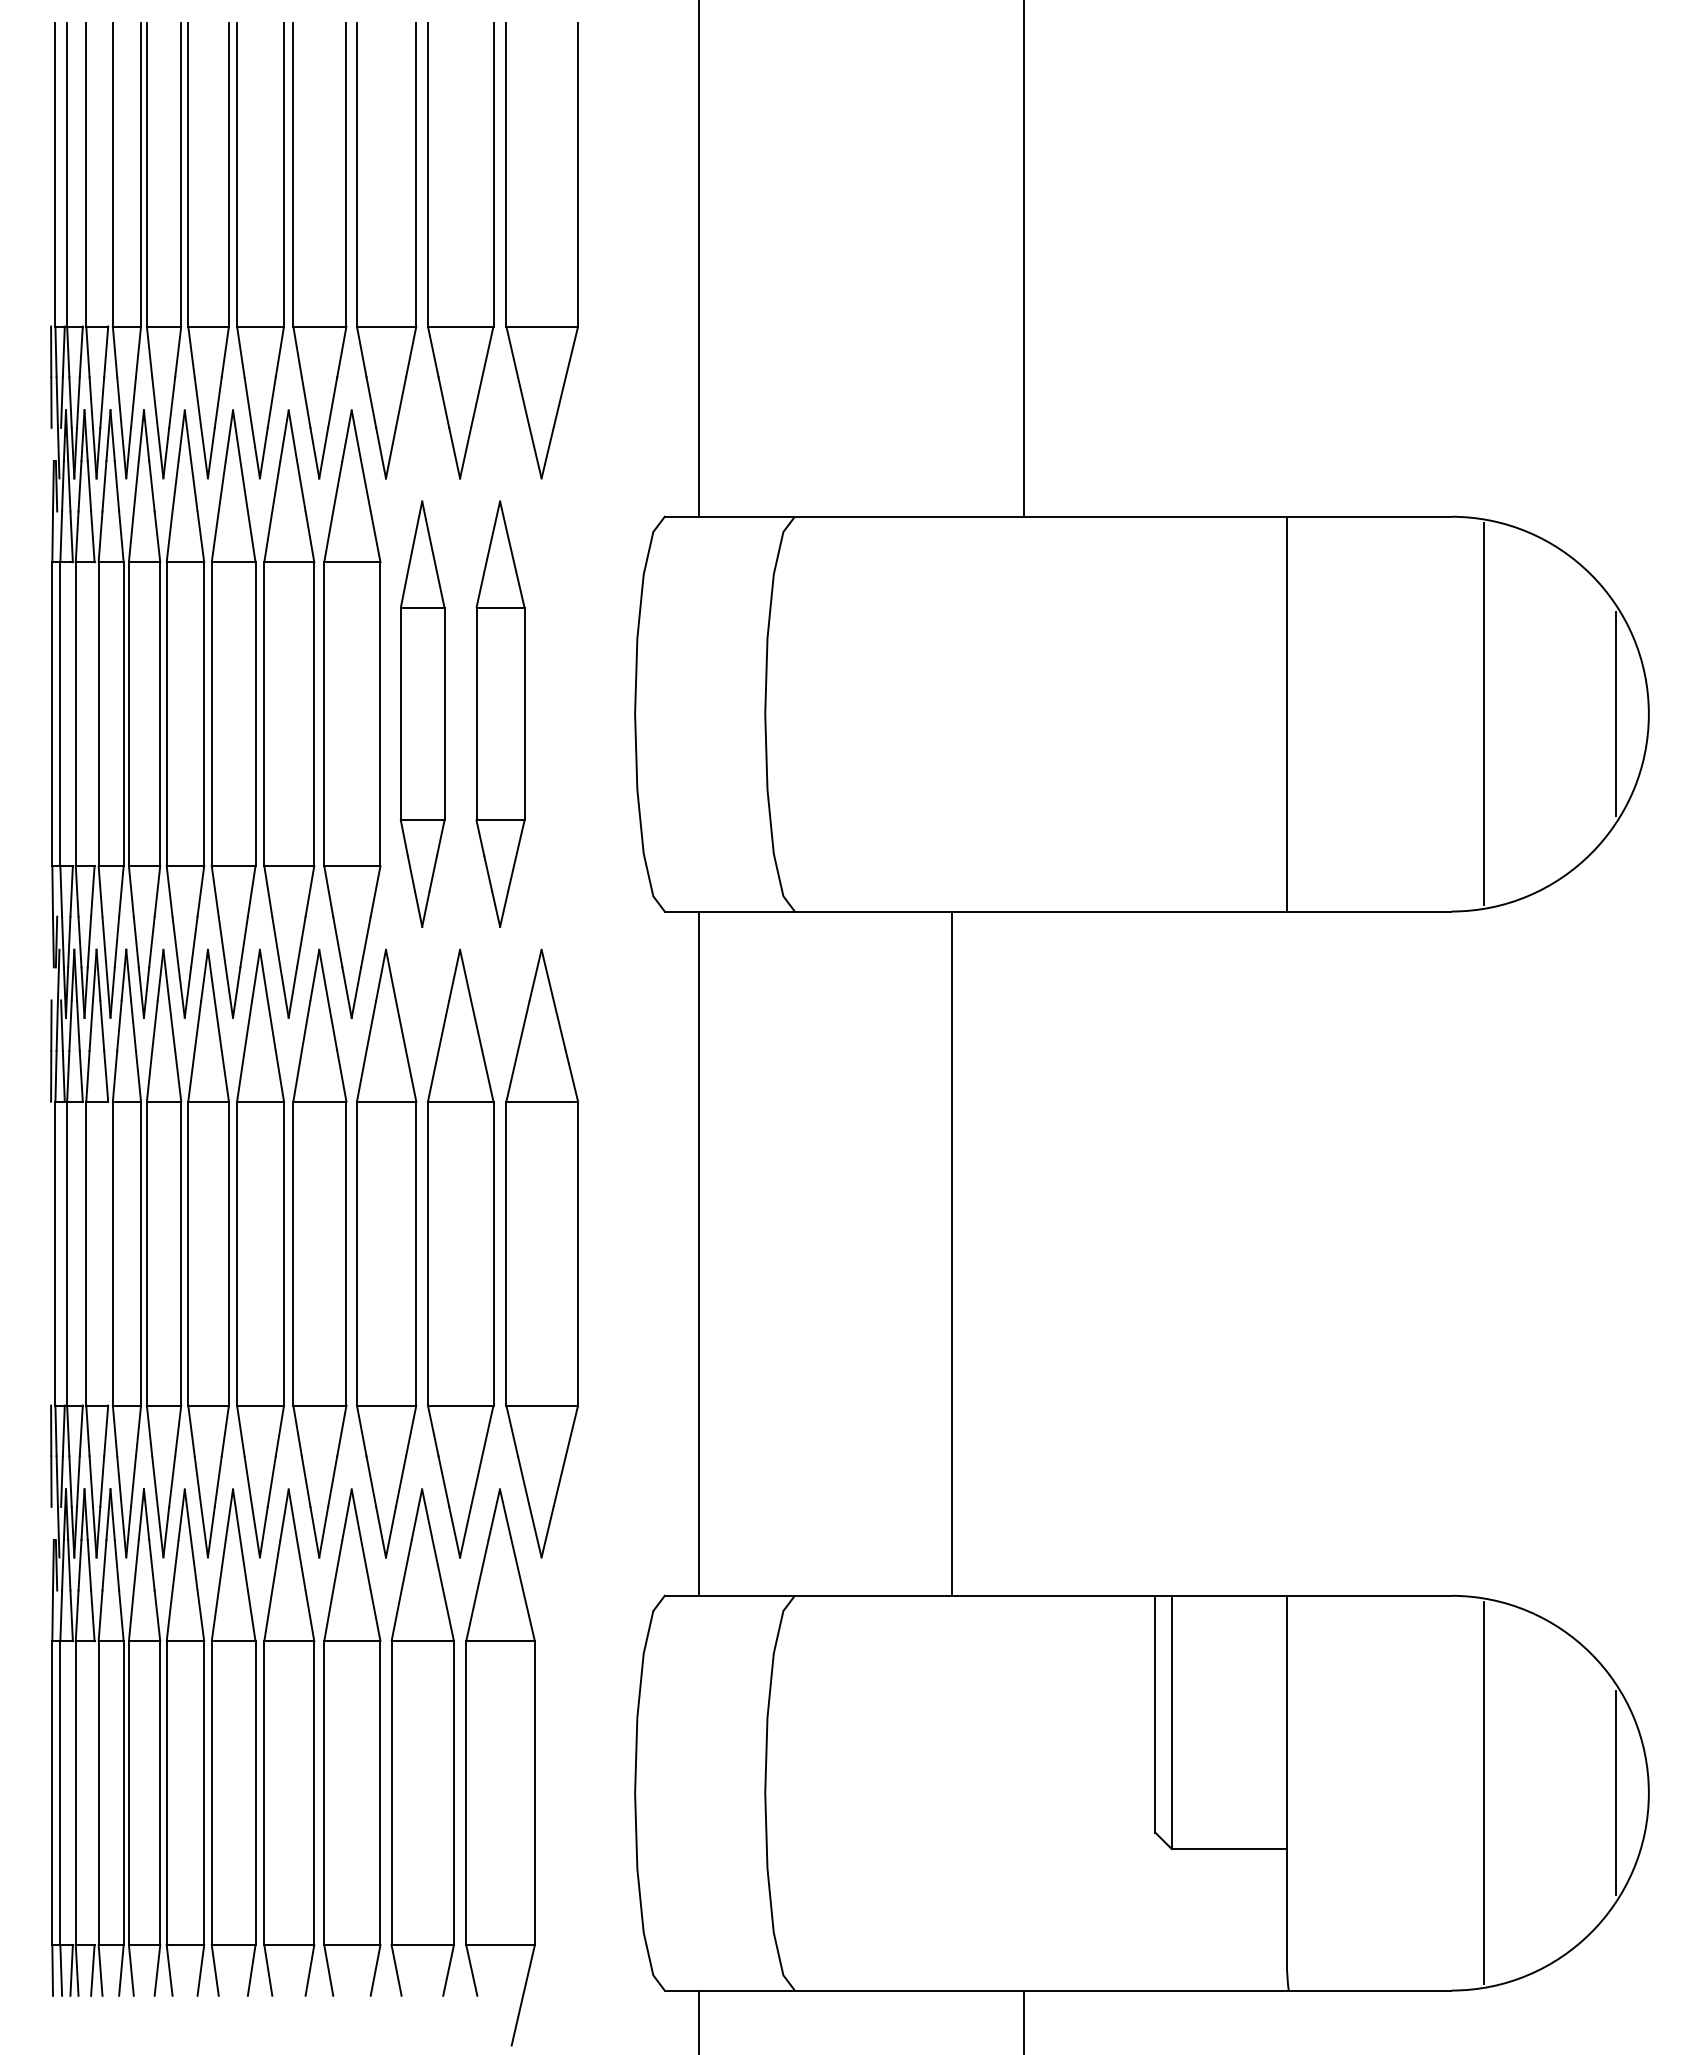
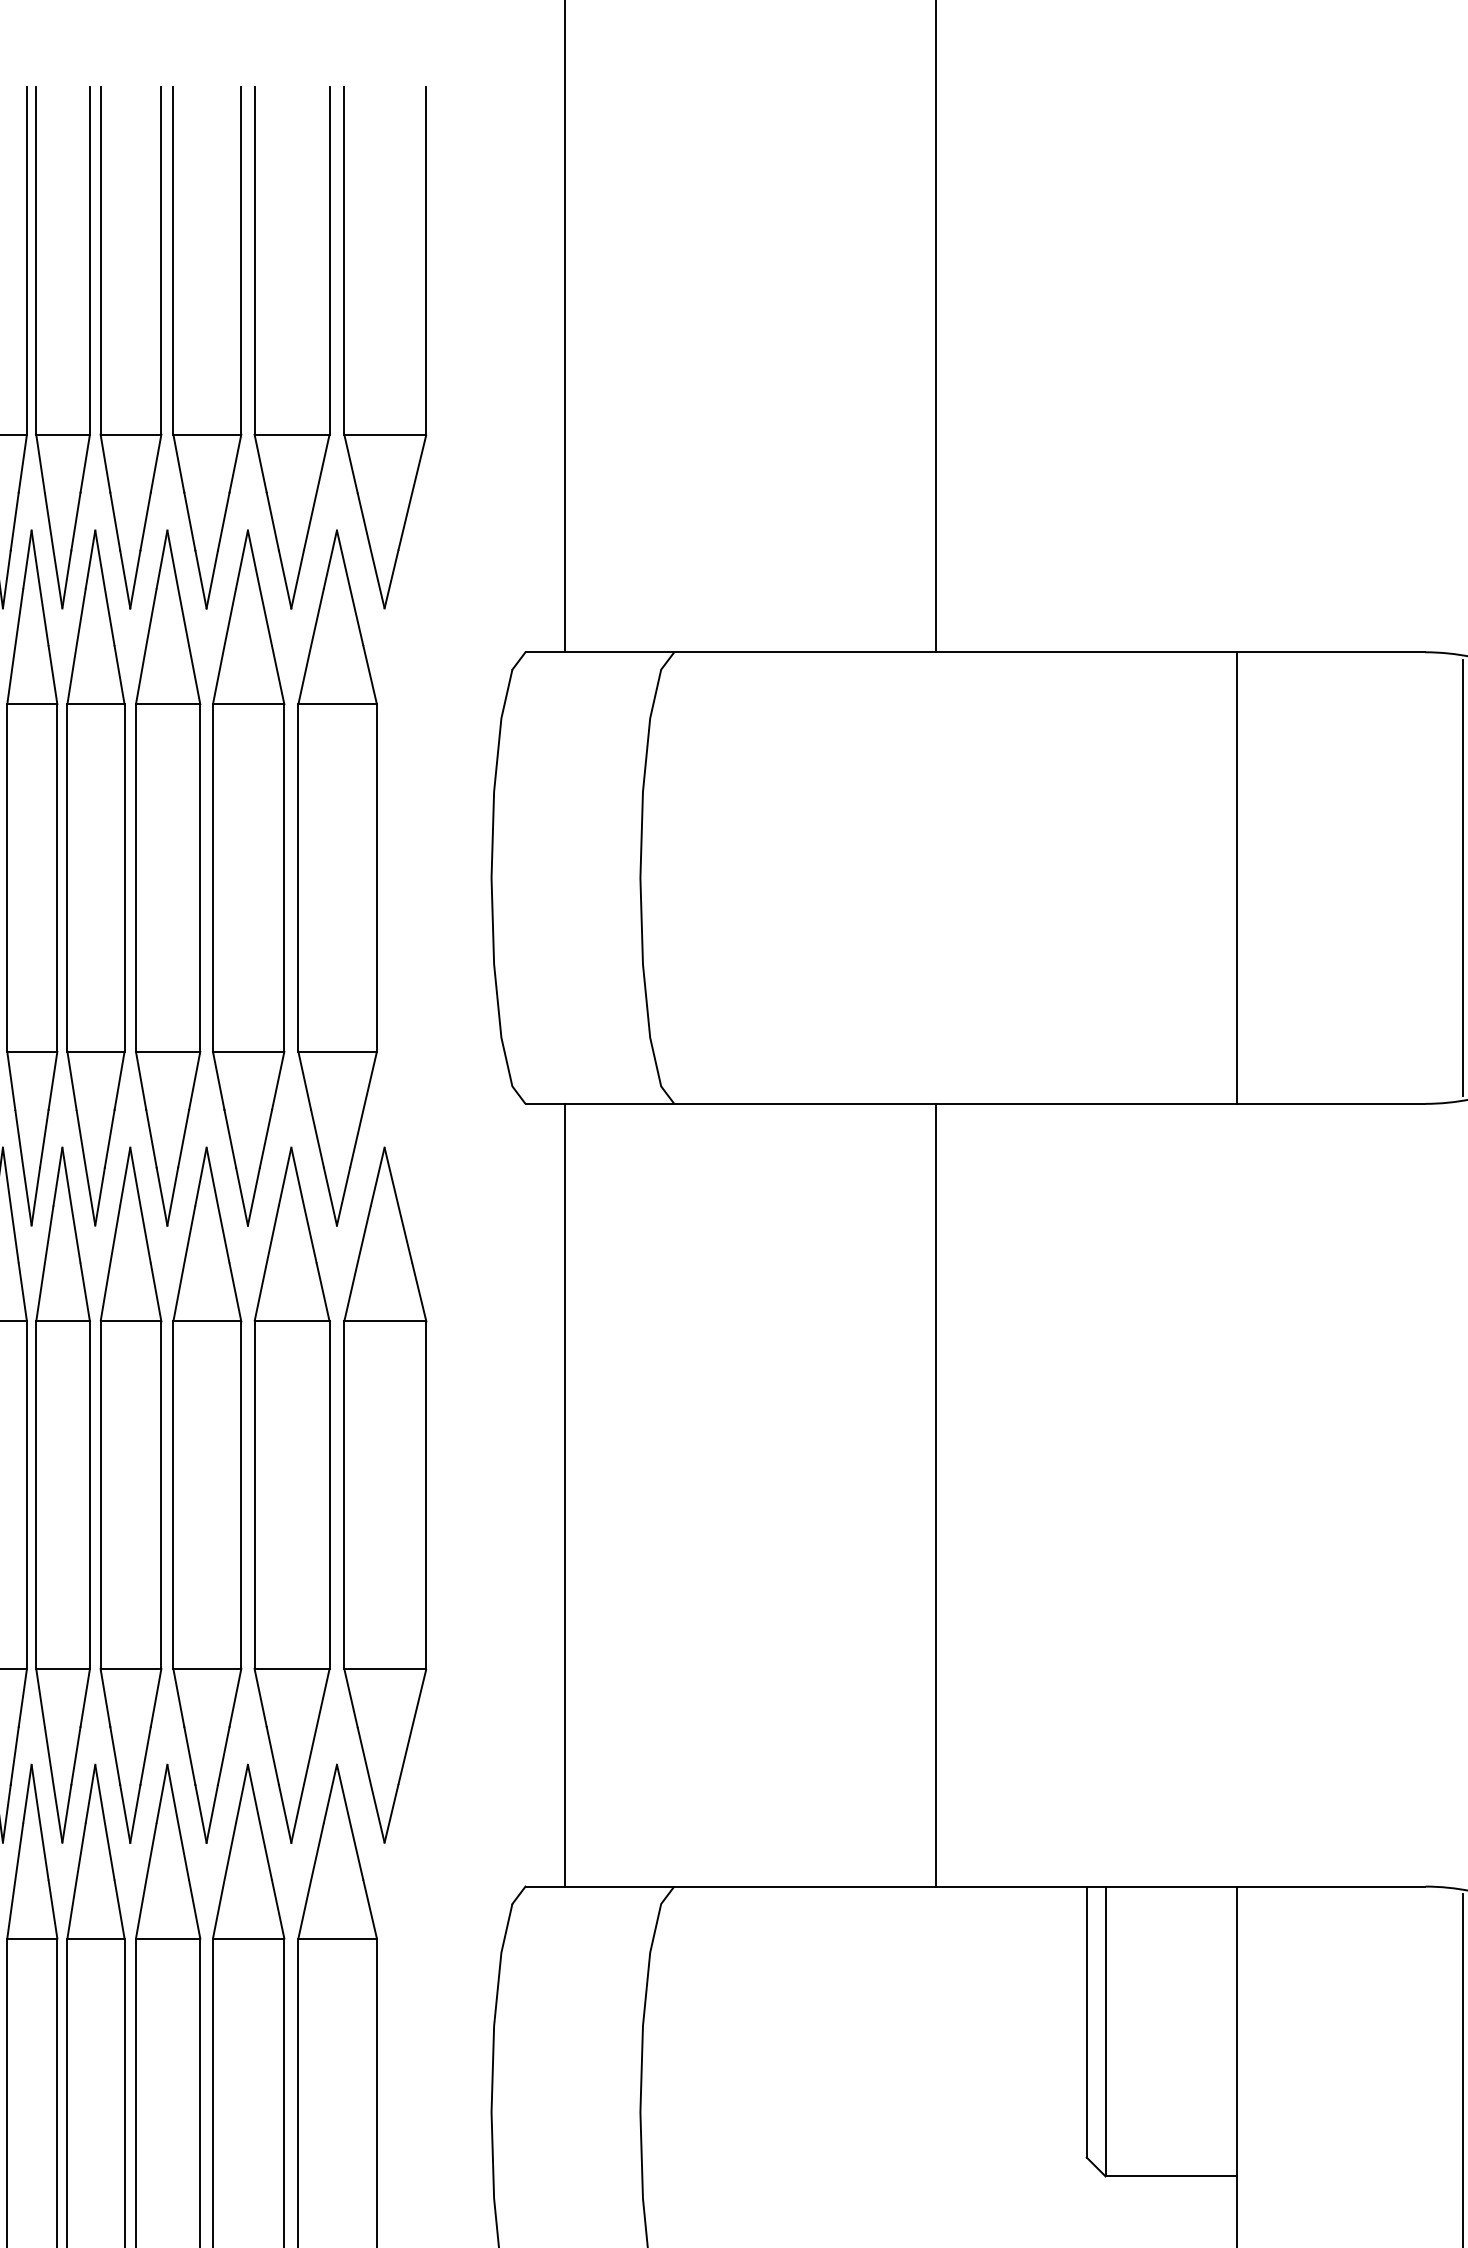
part: (422, 713) -> (248, 877), size x1.43
part: (500, 713) -> (337, 877), size x1.43
line: (951, 1253) -> (935, 1495), moved

